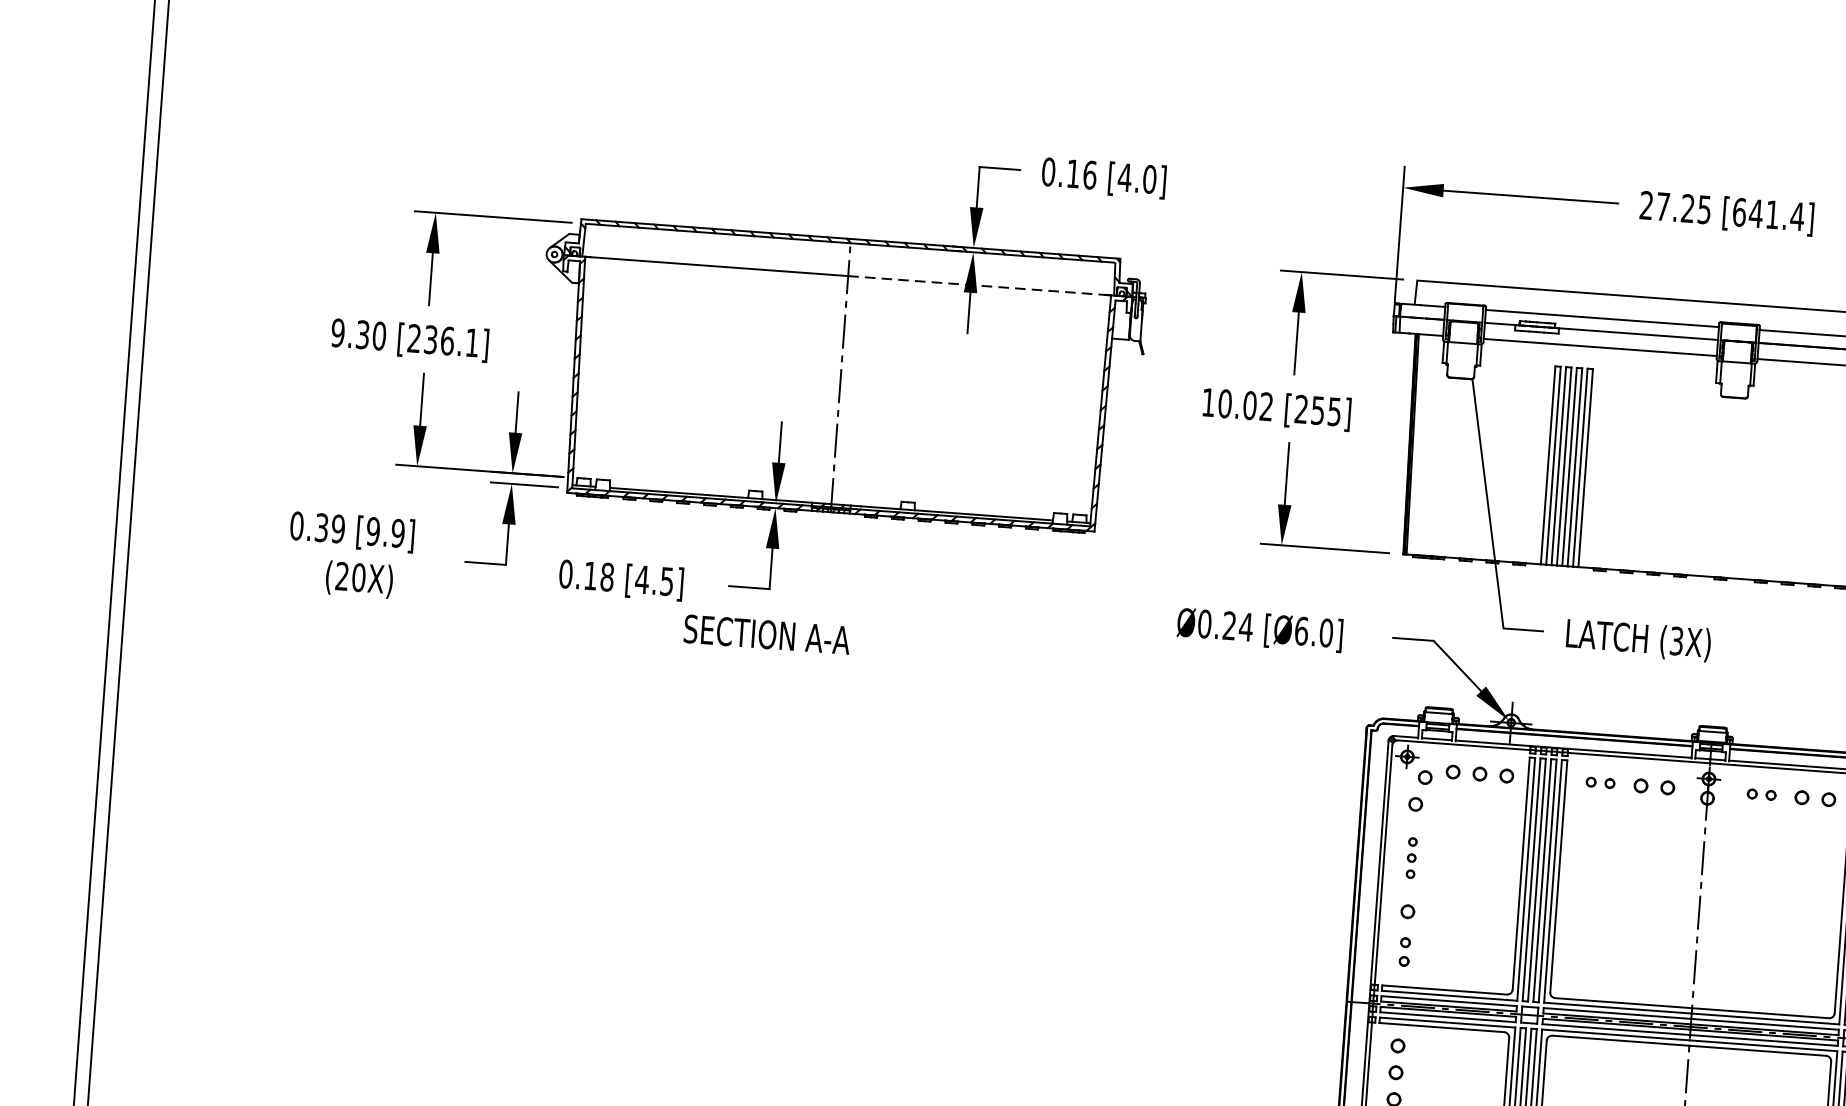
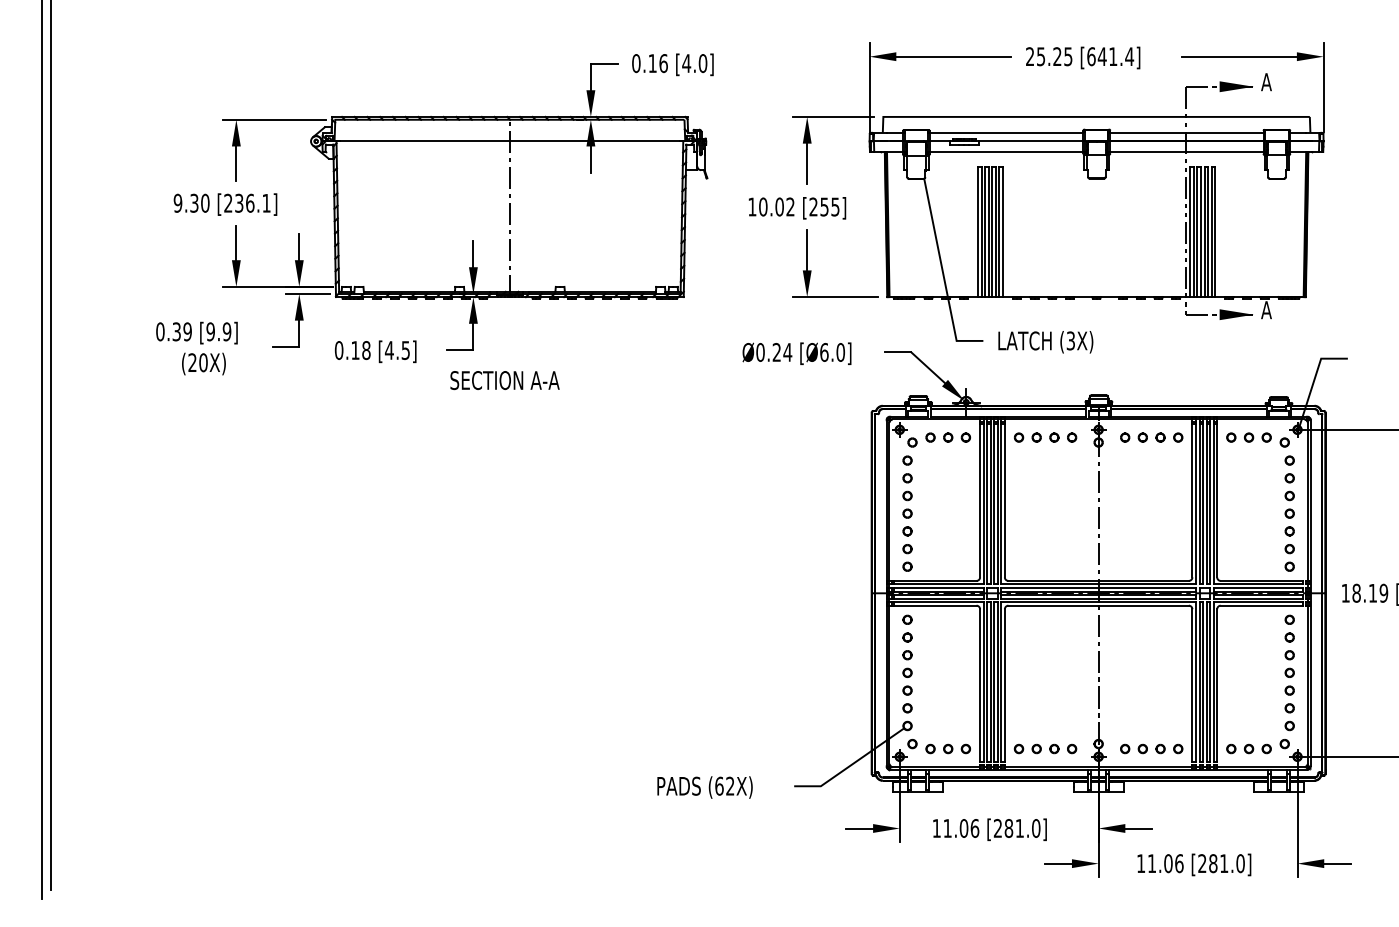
text: (1663, 206) -> (1041, 56), 27.25 -> 25.25
line: (976, 285) -> (594, 141), dashed -> solid
text: (766, 634) -> (504, 380), moved
part: (1600, 782) -> (1027, 437), size x1.43
part: (1760, 794) -> (1133, 437), size x1.43
part: (1411, 857) -> (907, 495), size x1.67
part: (1404, 951) -> (907, 557), size x1.43

